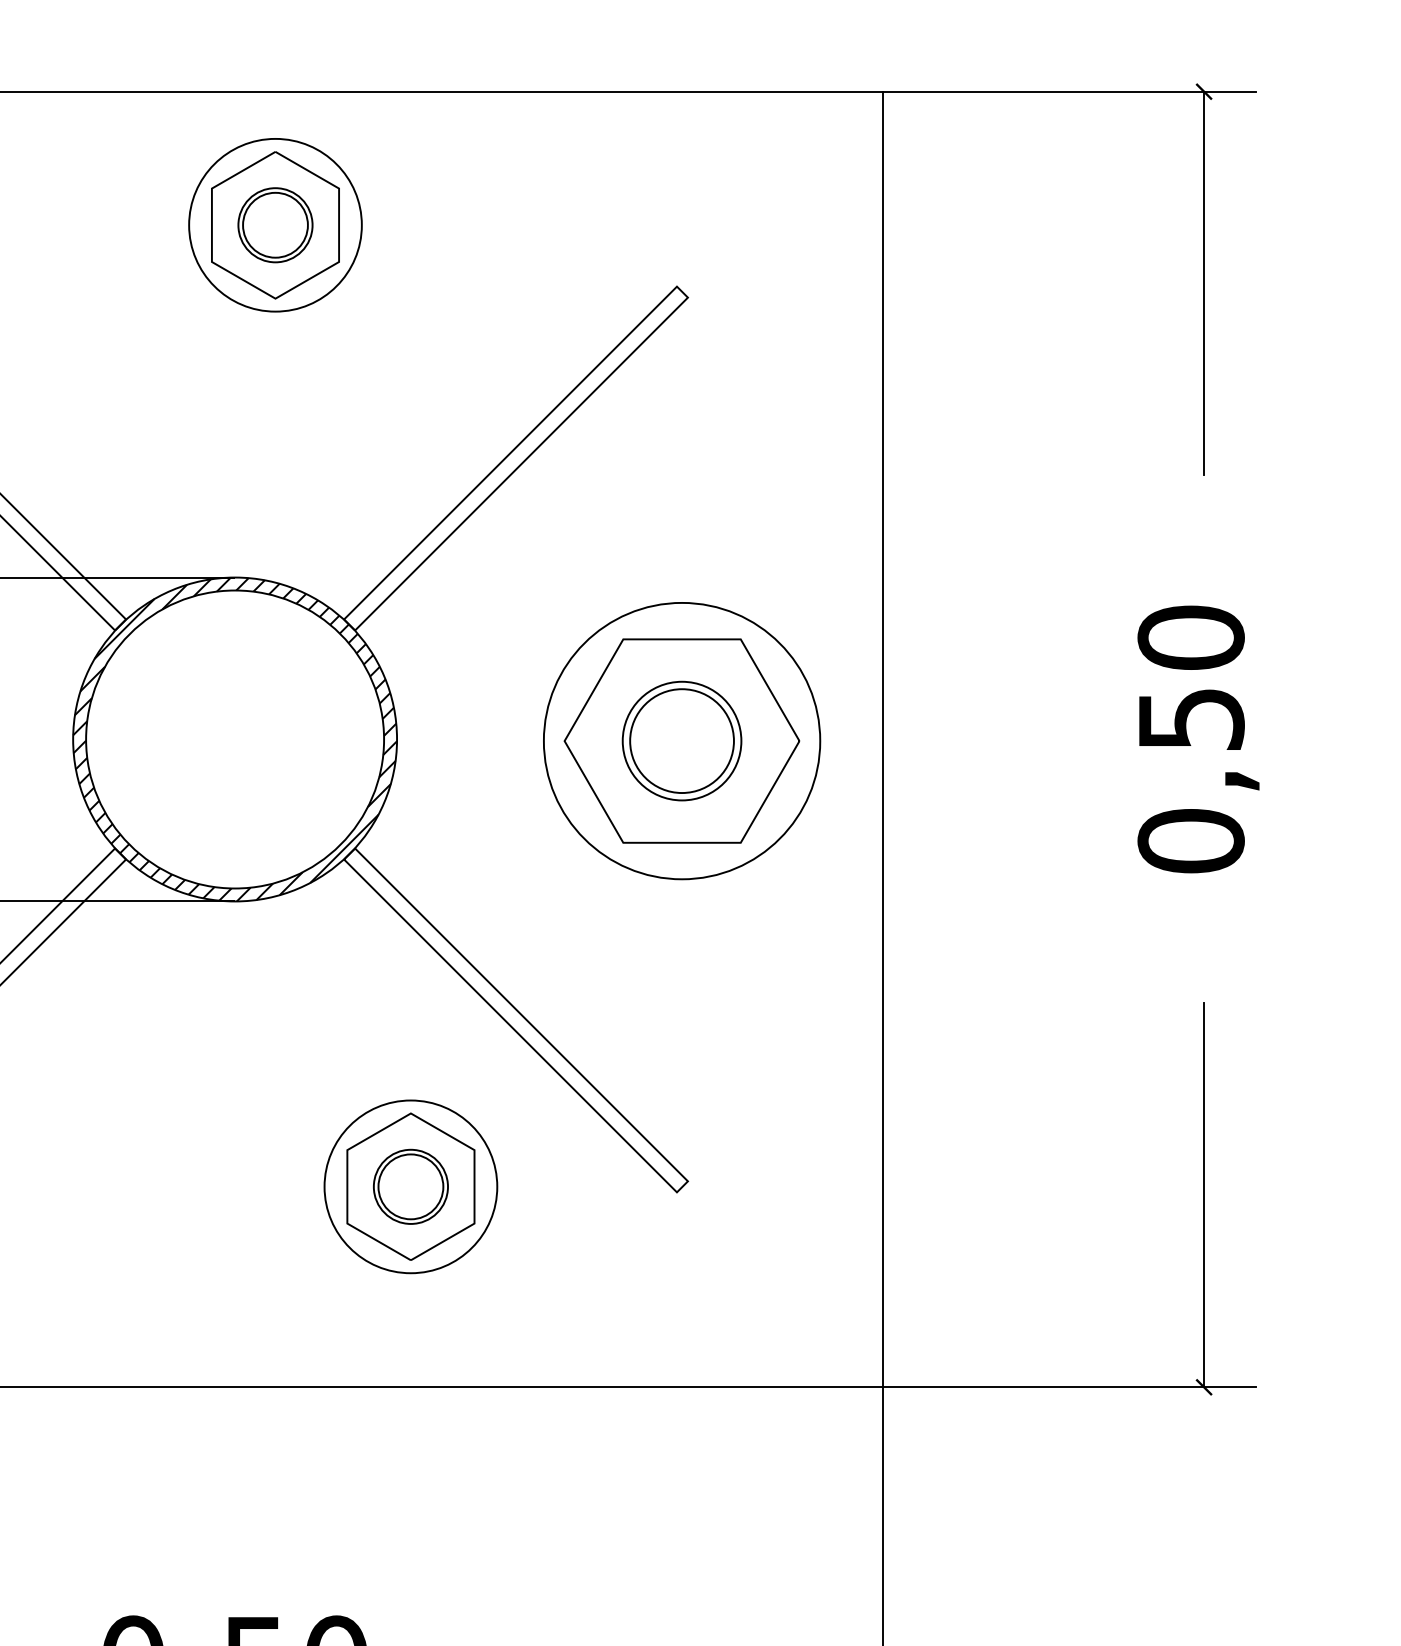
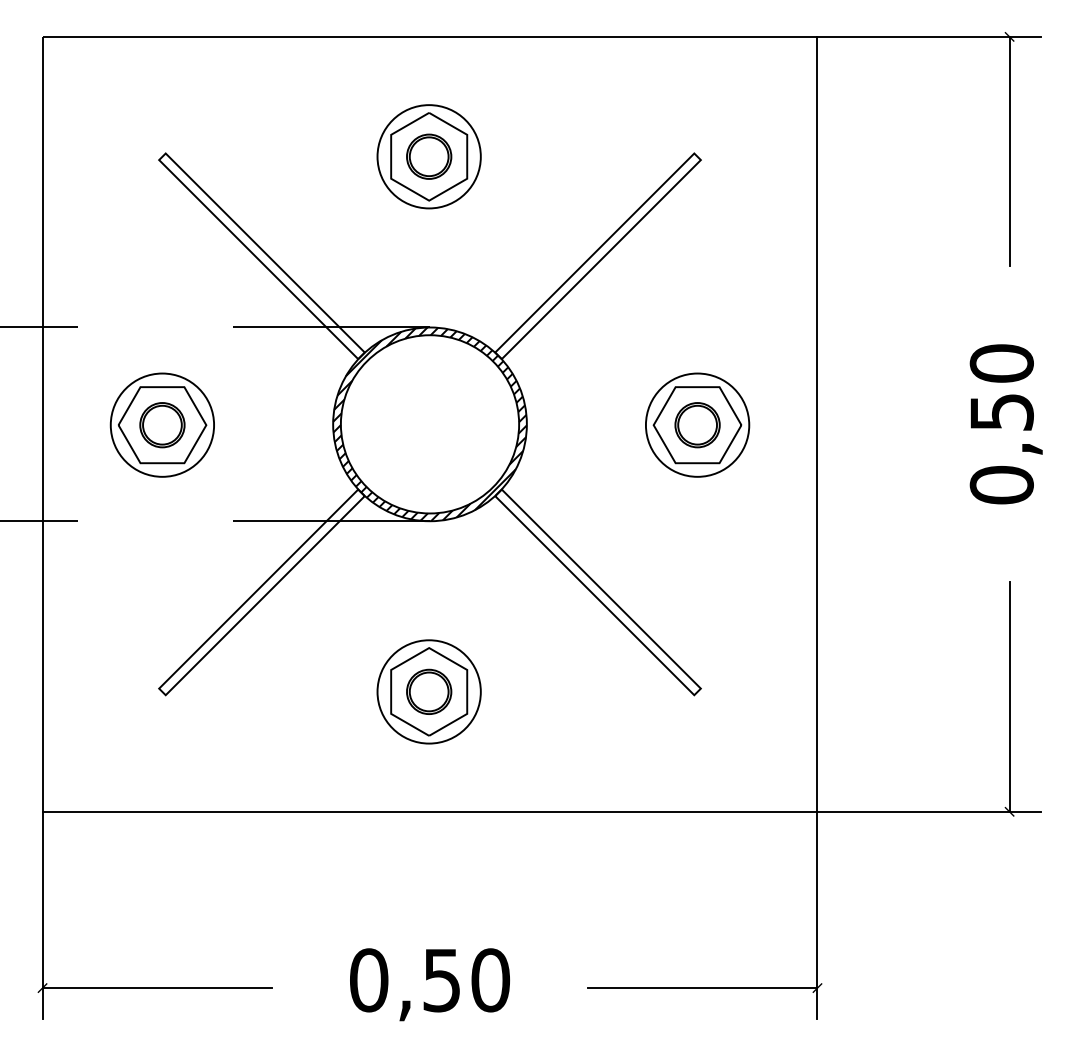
part: (274, 224) -> (428, 156), moved
part: (682, 739) -> (697, 424), size x0.62
part: (409, 1186) -> (428, 691), moved

